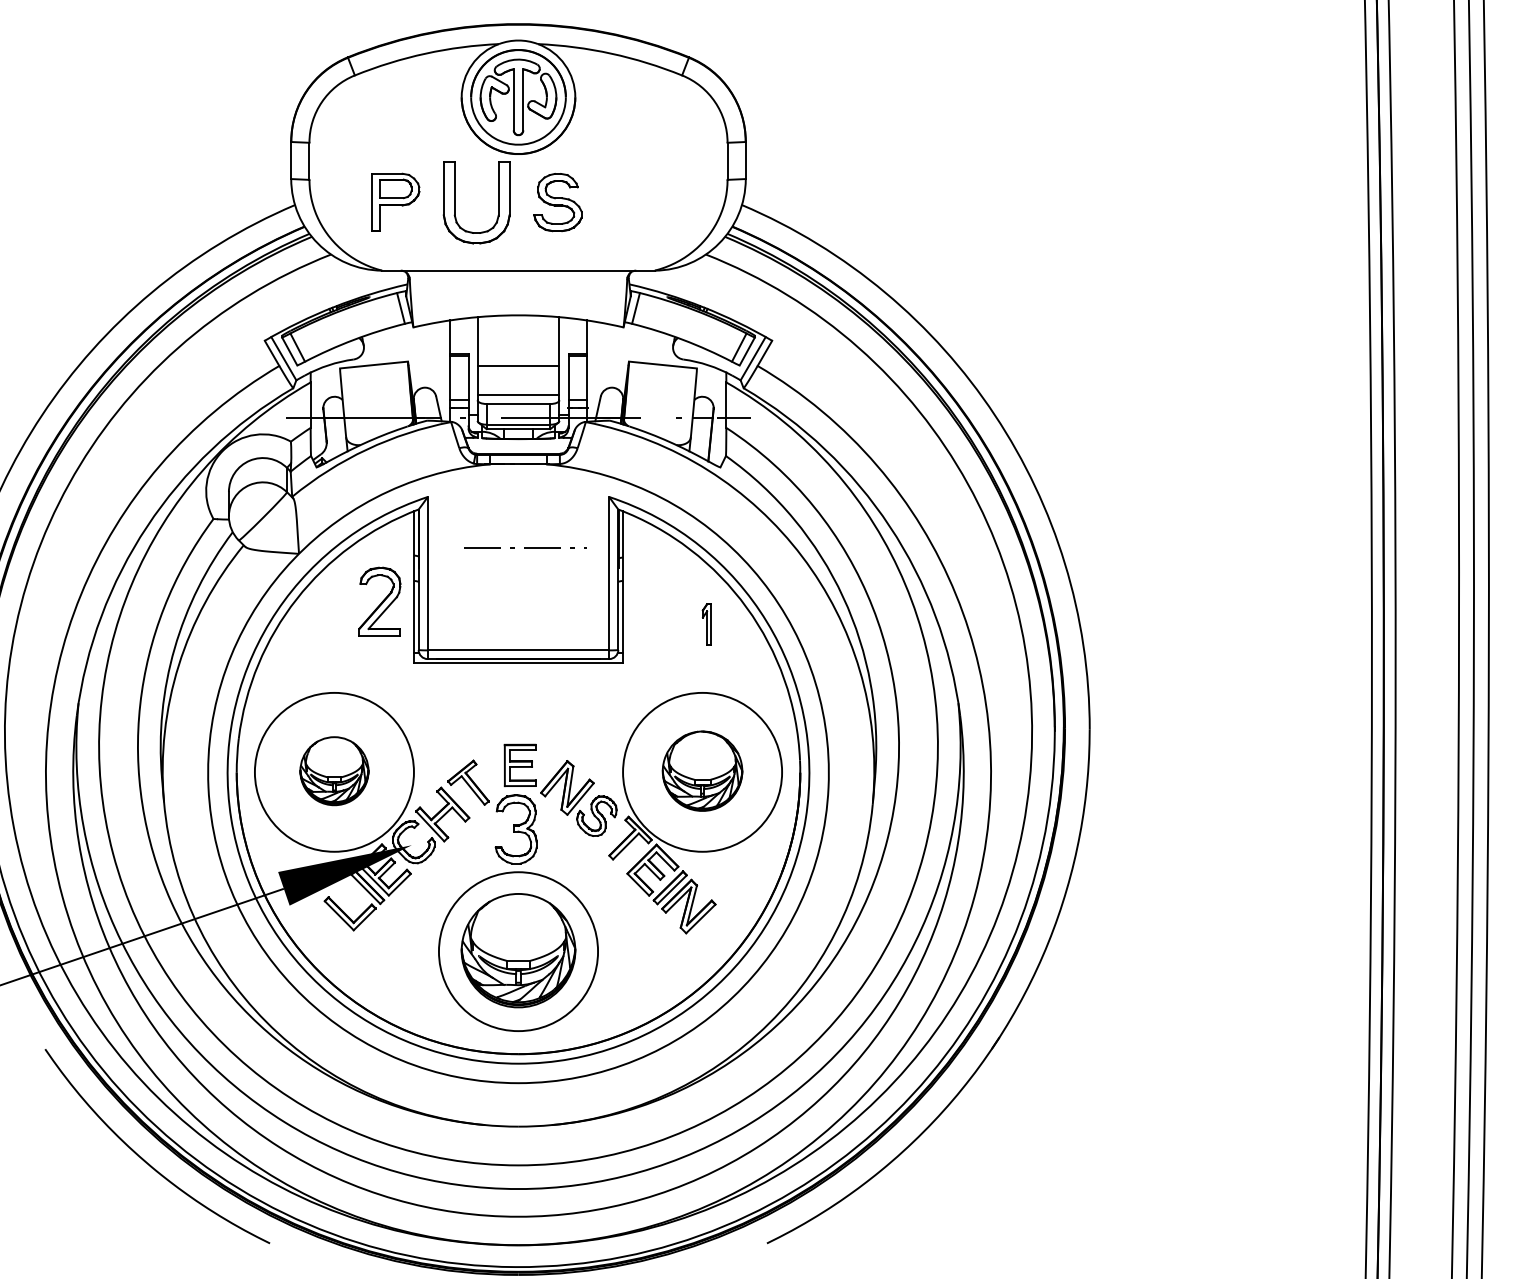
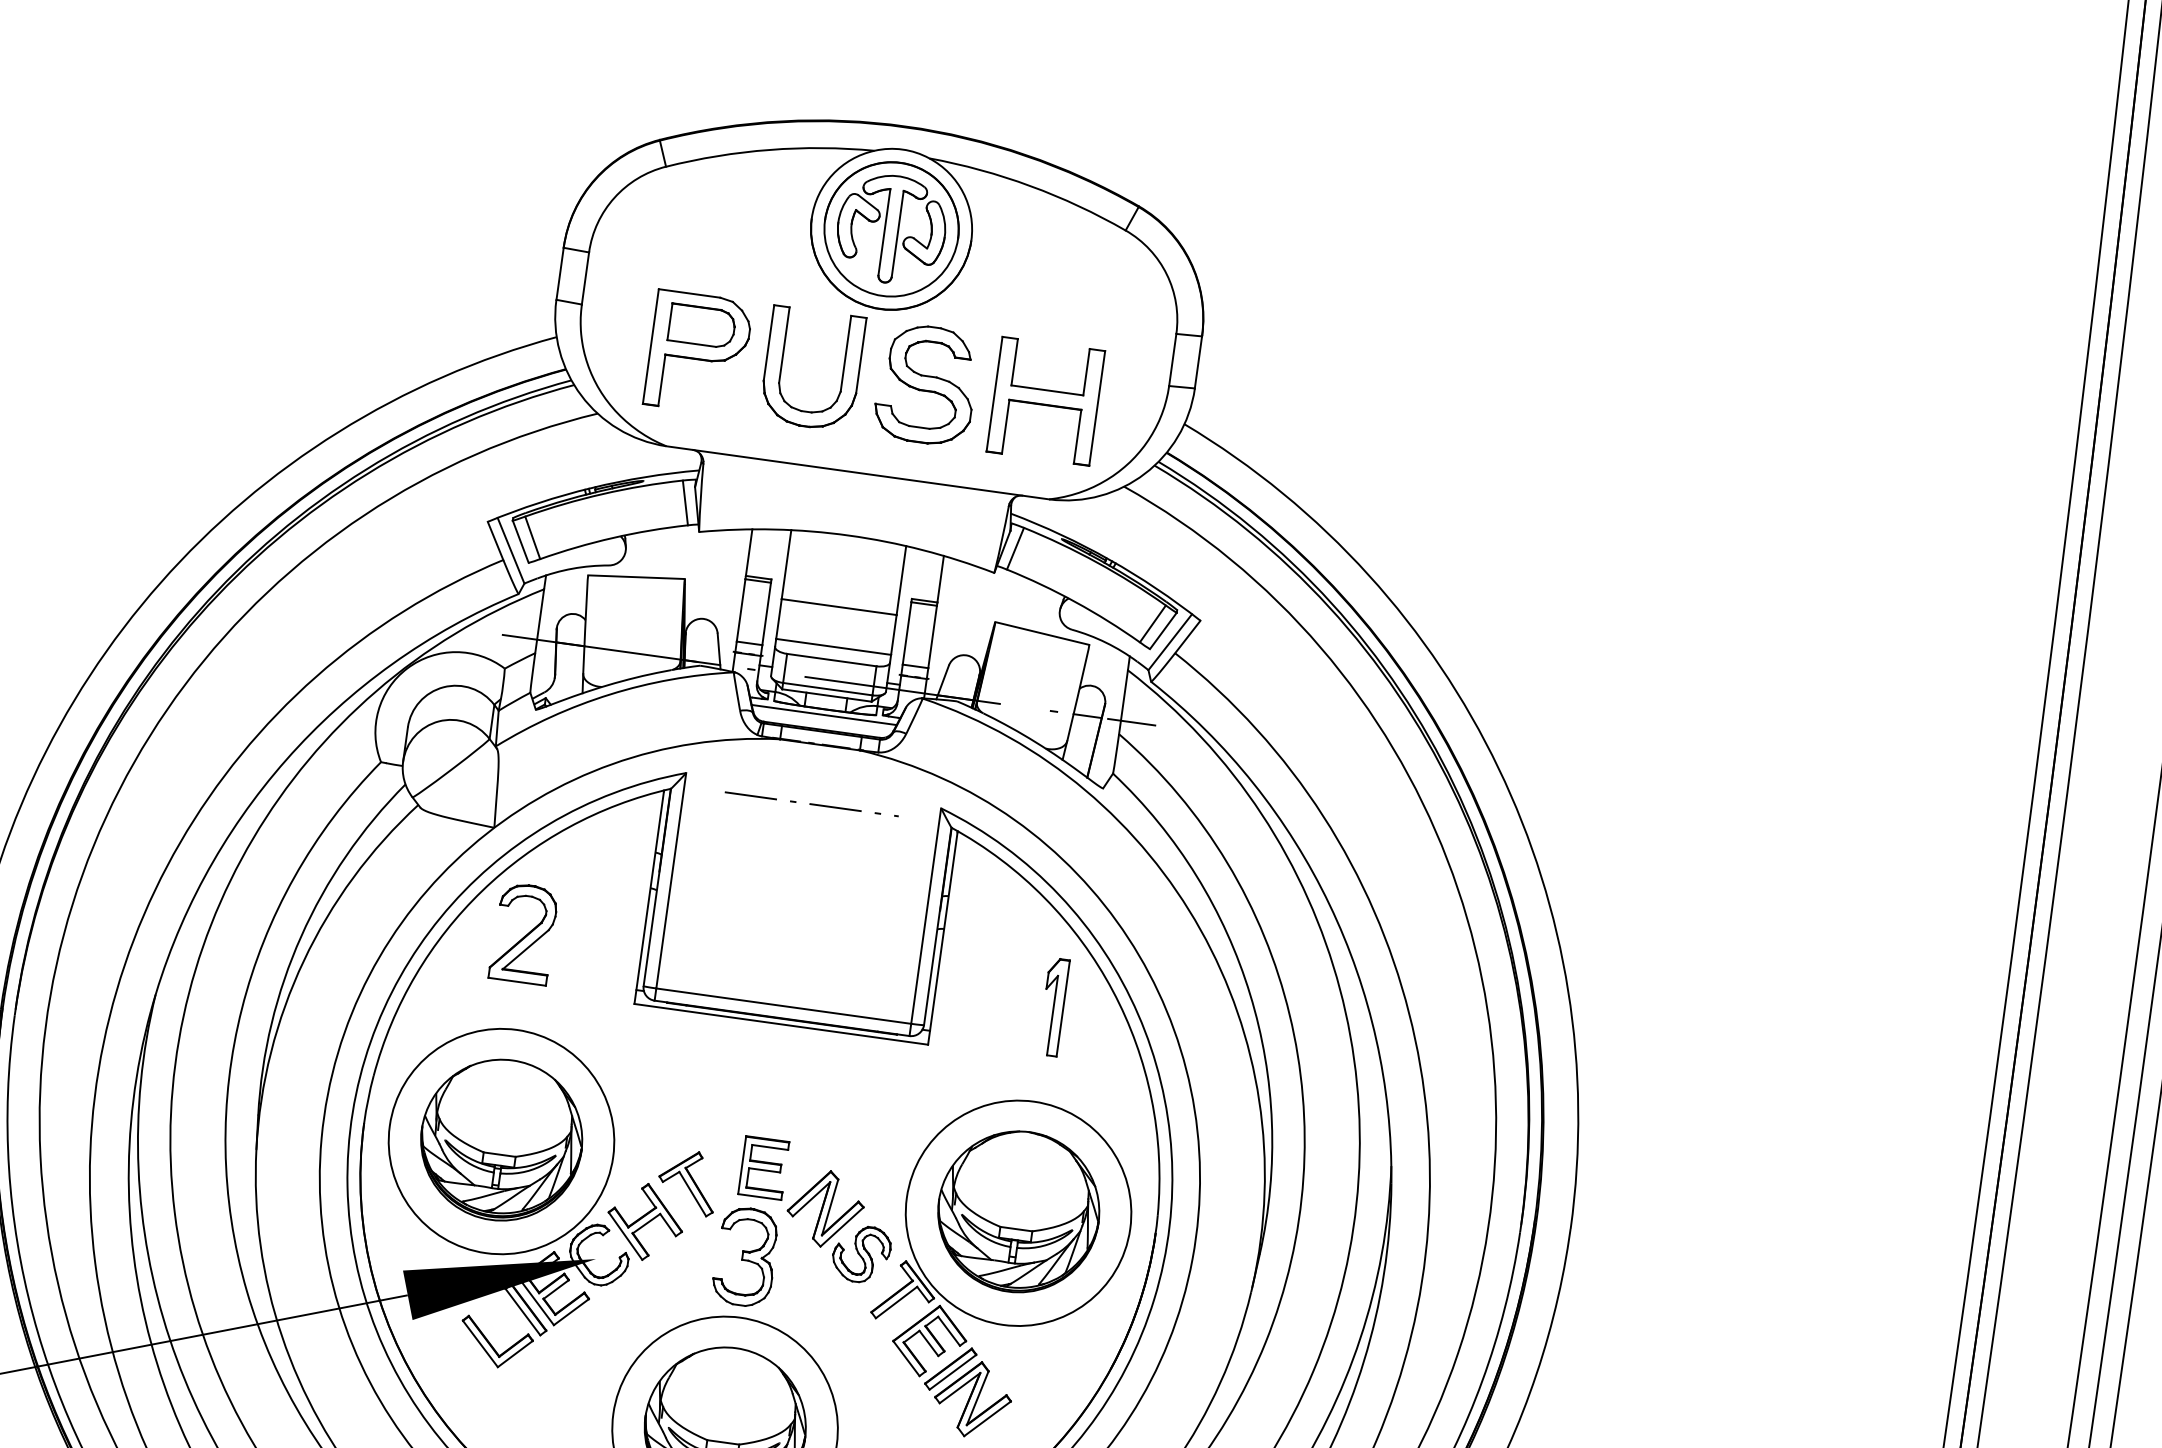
part: (395, 201) -> (698, 351), size x1.43
part: (557, 202) -> (925, 384), size x1.43
part: (642, 202) -> (1045, 401), added
line: (518, 443) -> (824, 715), added
line: (525, 547) -> (811, 804), moved
part: (379, 601) -> (523, 932), moved
part: (706, 624) -> (1052, 1006), size x1.67
part: (334, 770) -> (501, 1138), size x1.67
part: (702, 770) -> (1018, 1210), size x1.43

